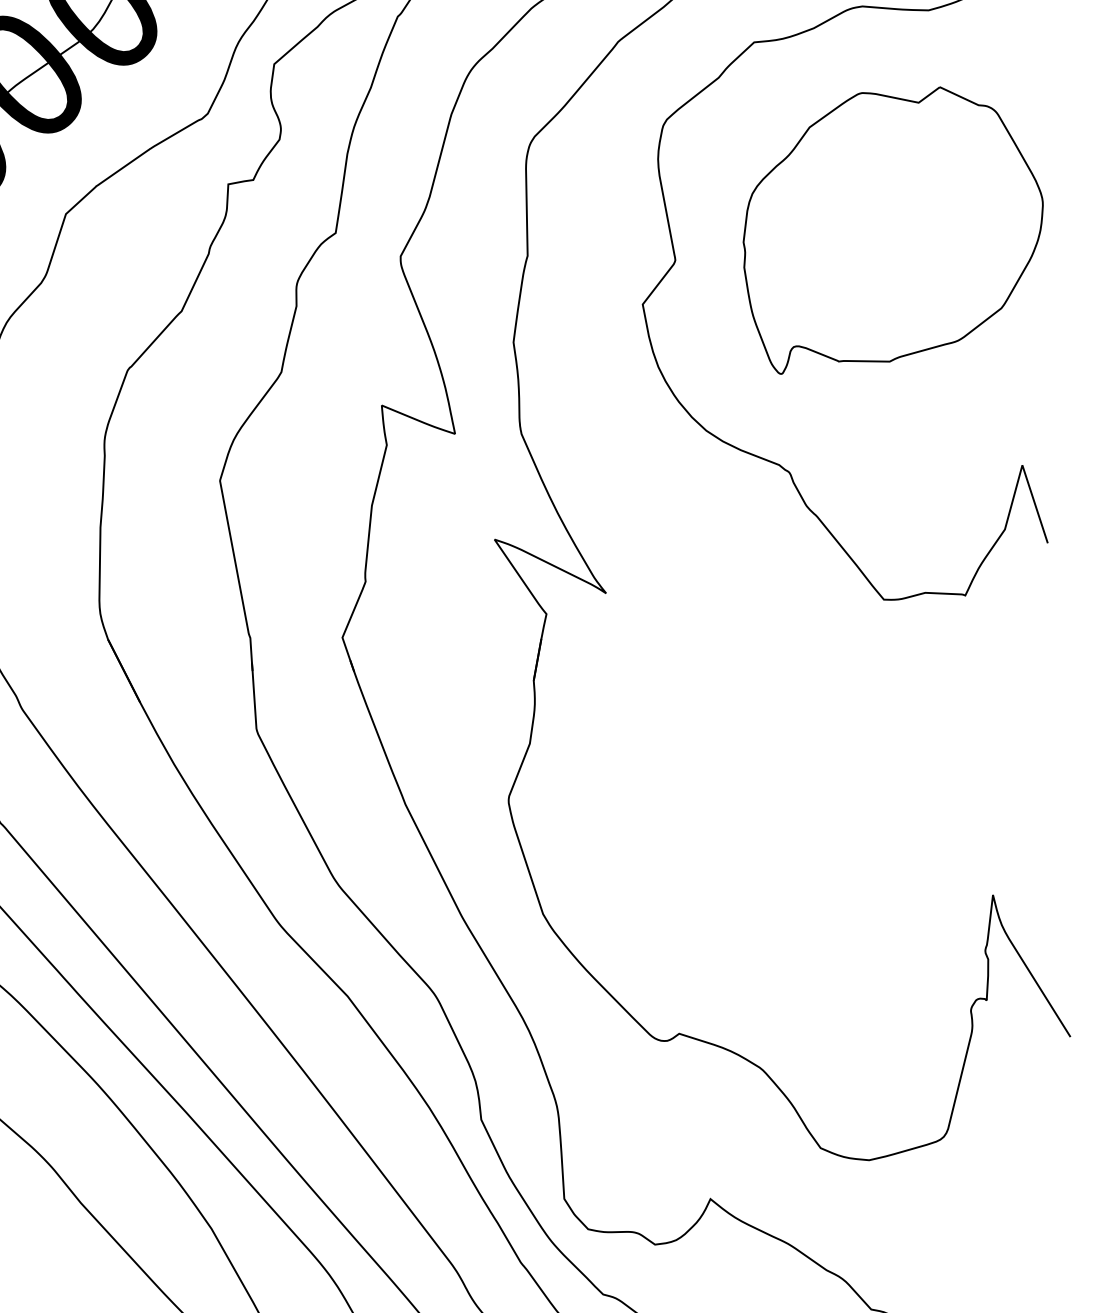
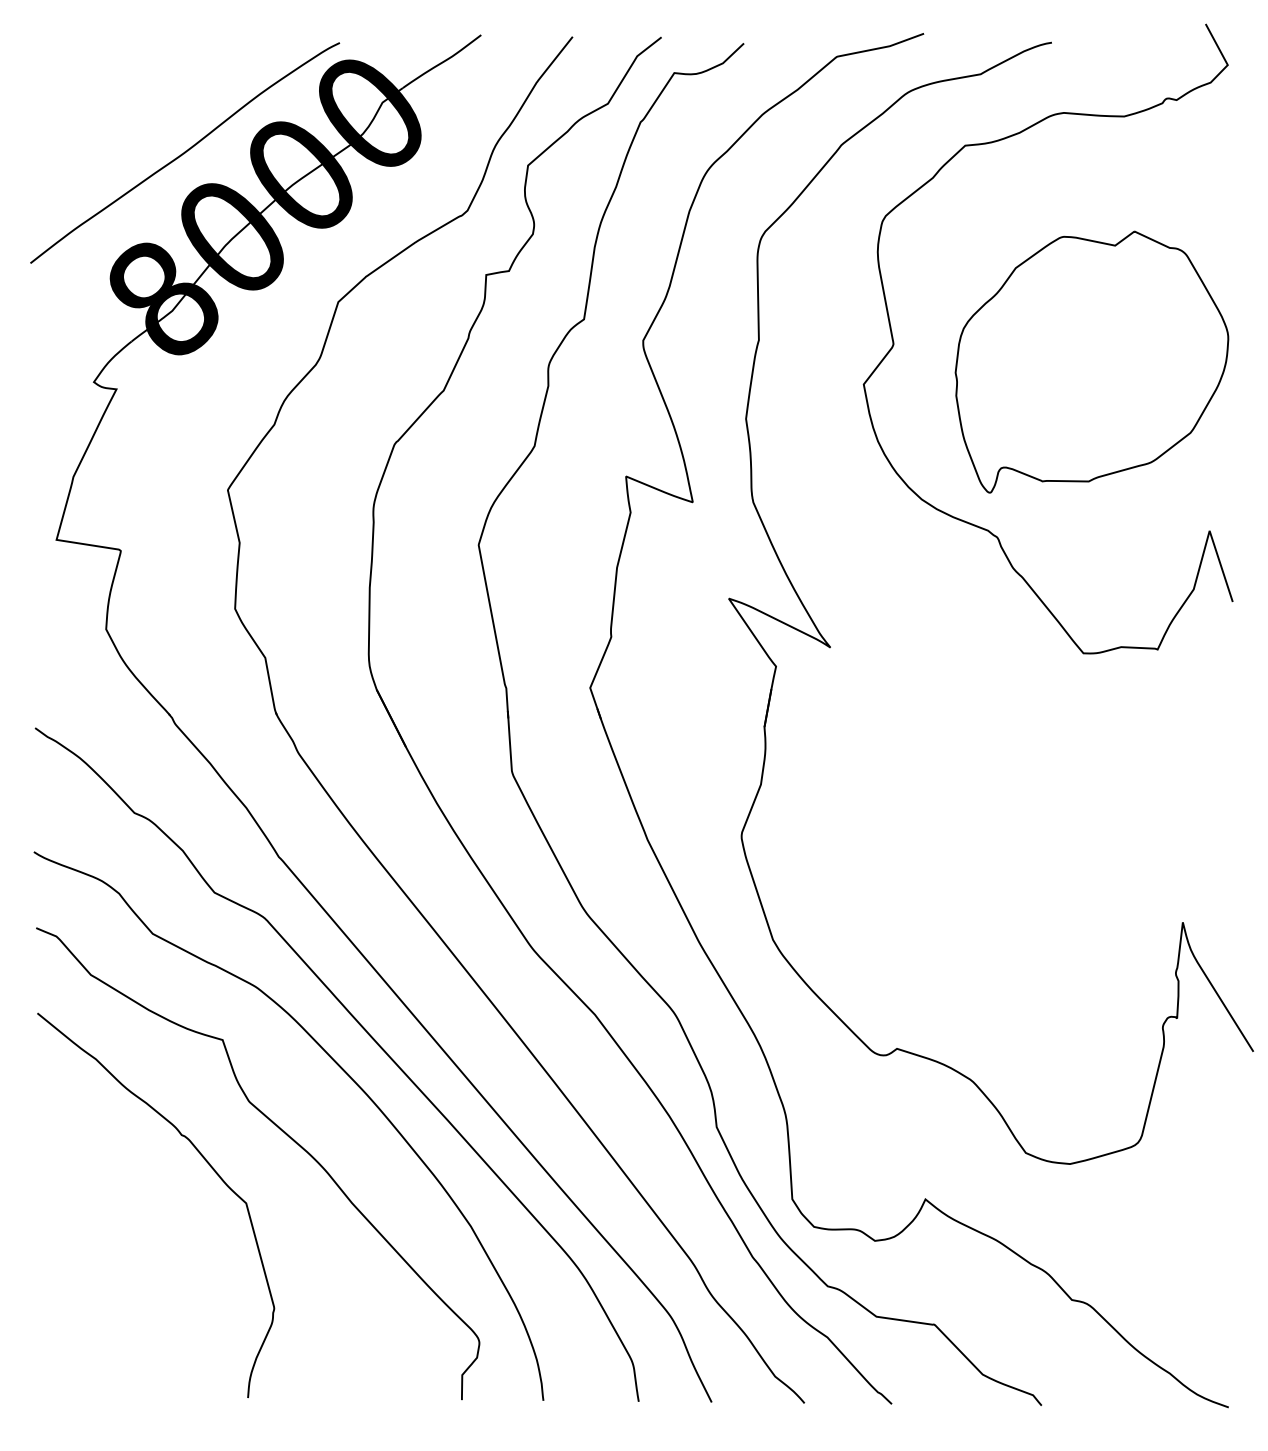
part: (892, 229) -> (1091, 361), moved

